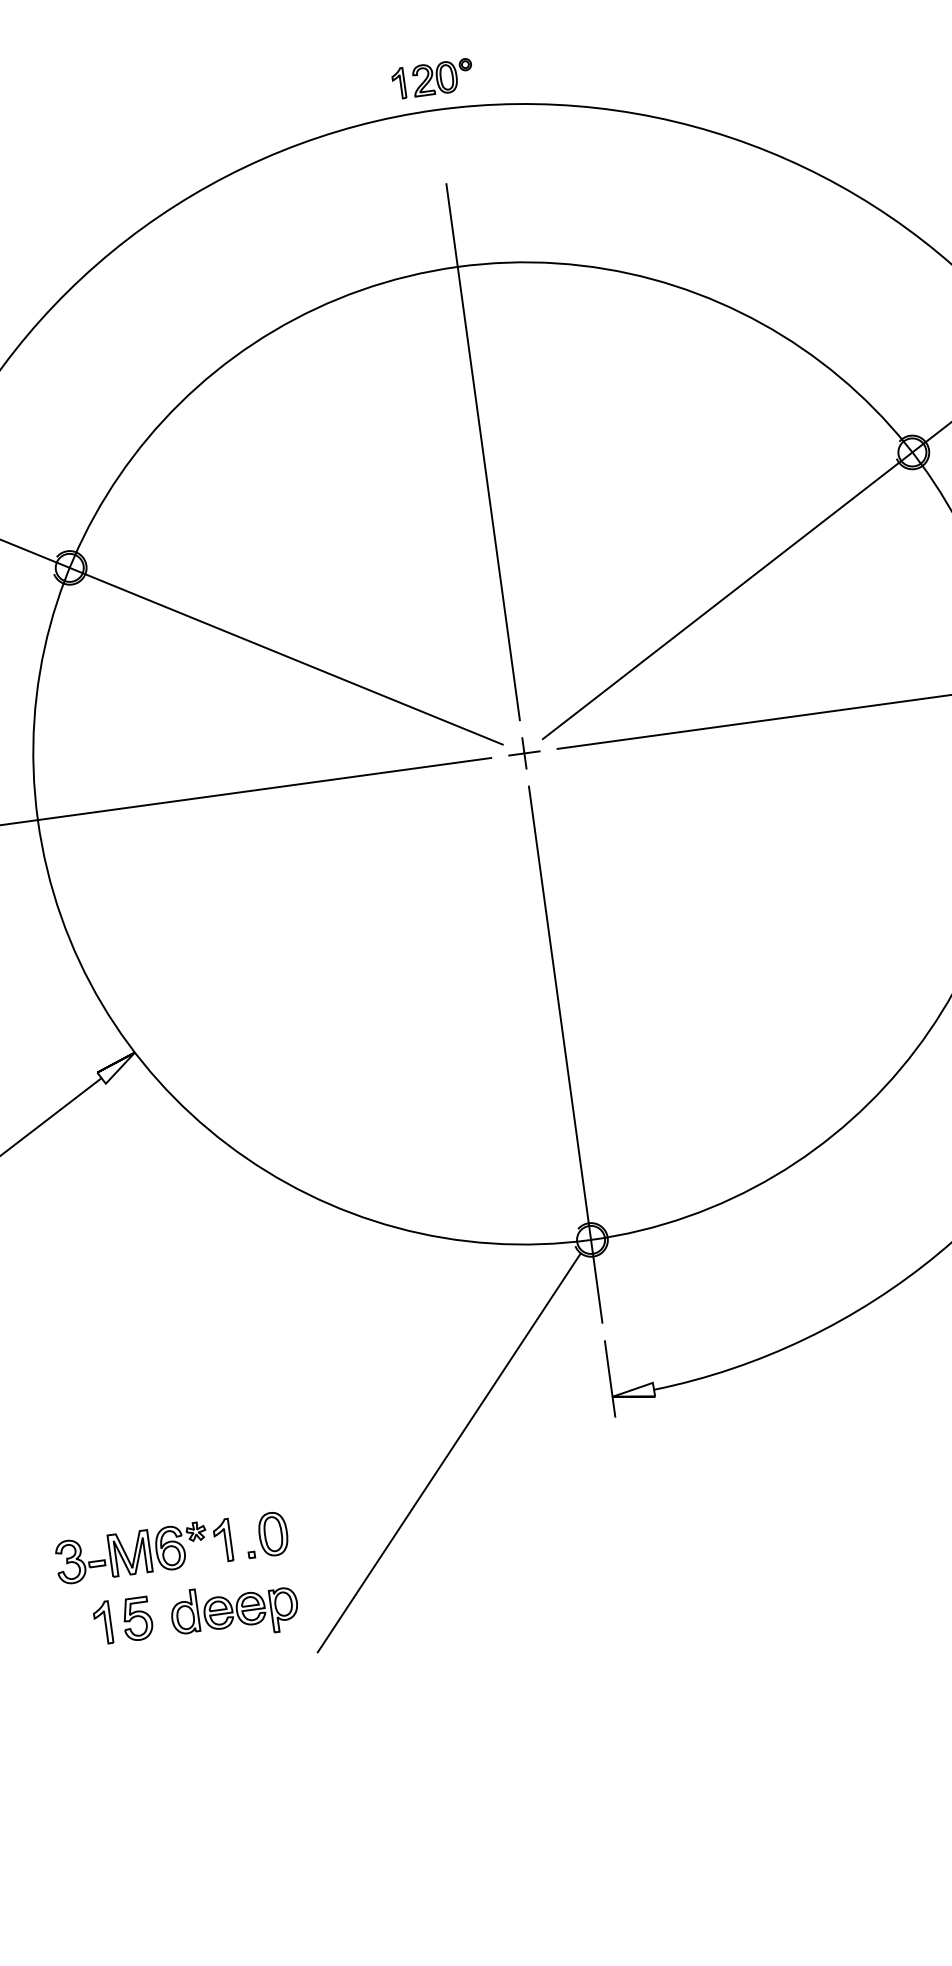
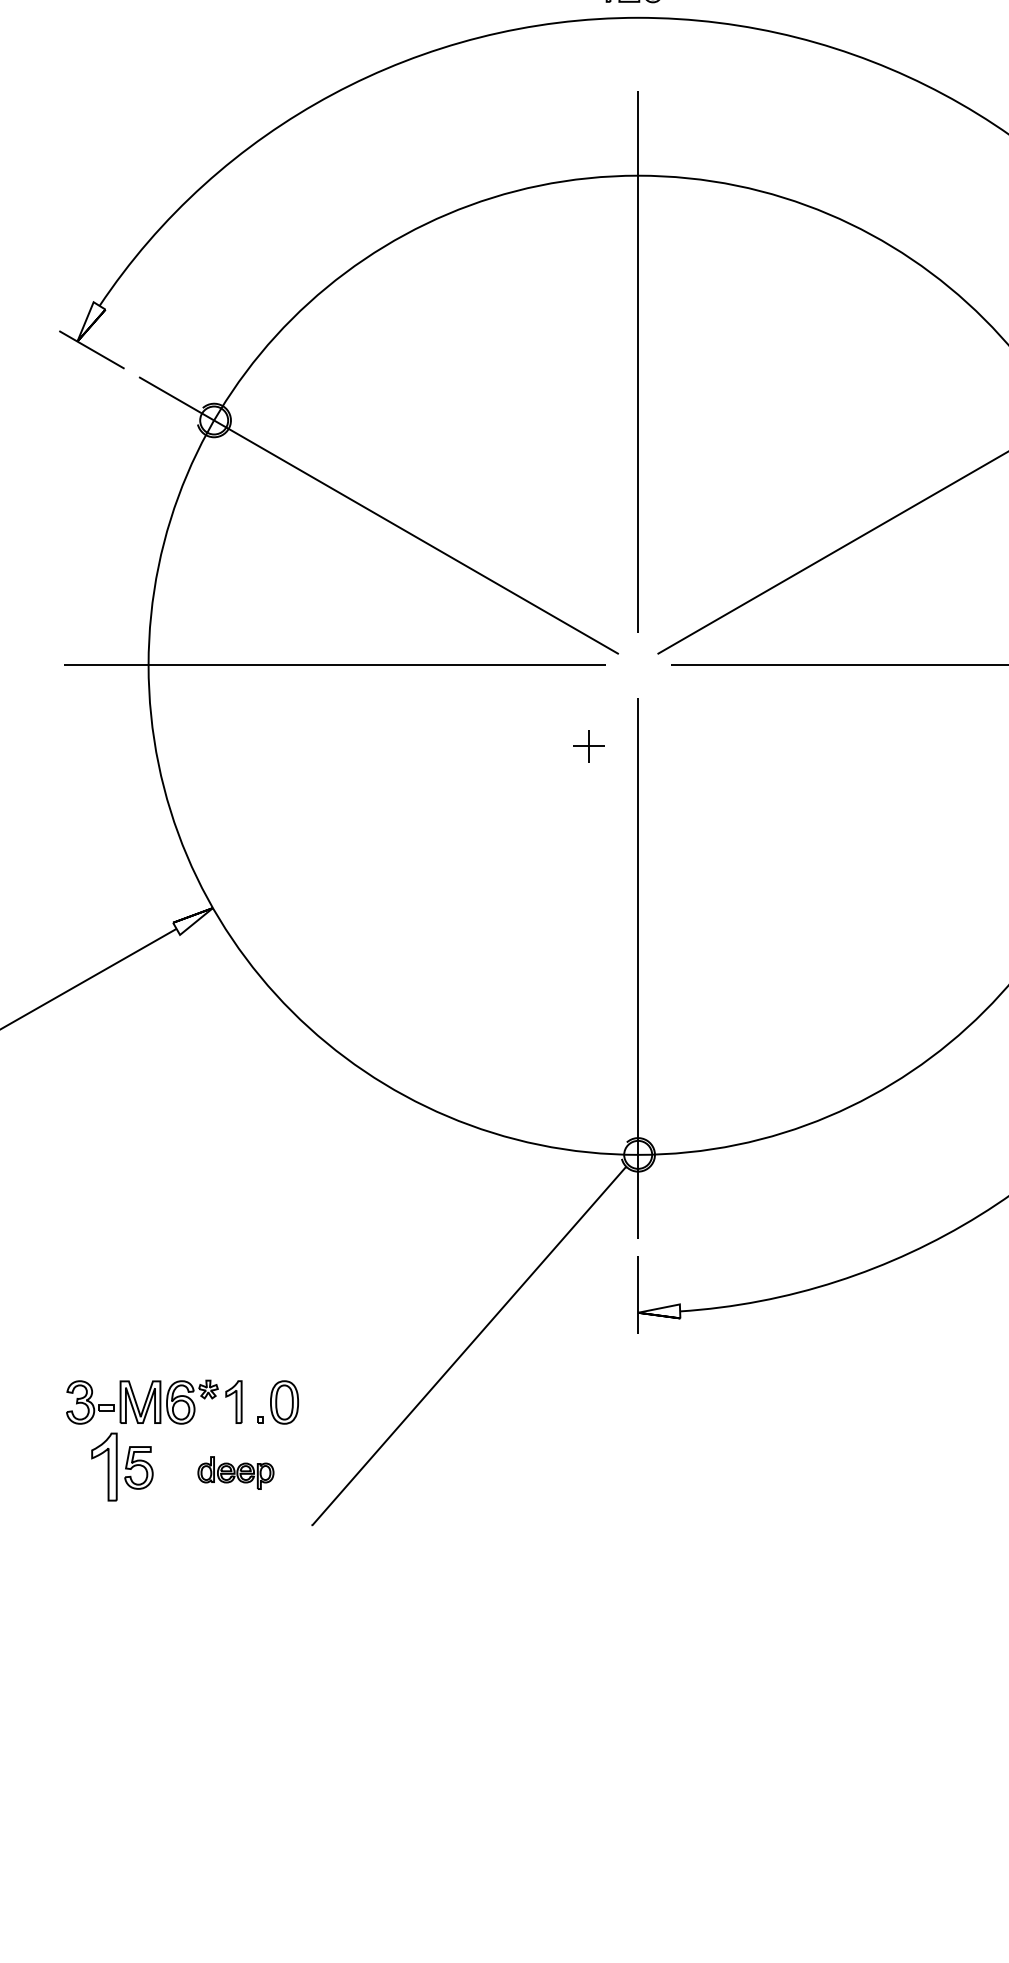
part: (523, 753) -> (588, 746), moved
part: (234, 1610) -> (235, 1472), size x0.6
part: (102, 1623) -> (103, 1467), size x1.6

